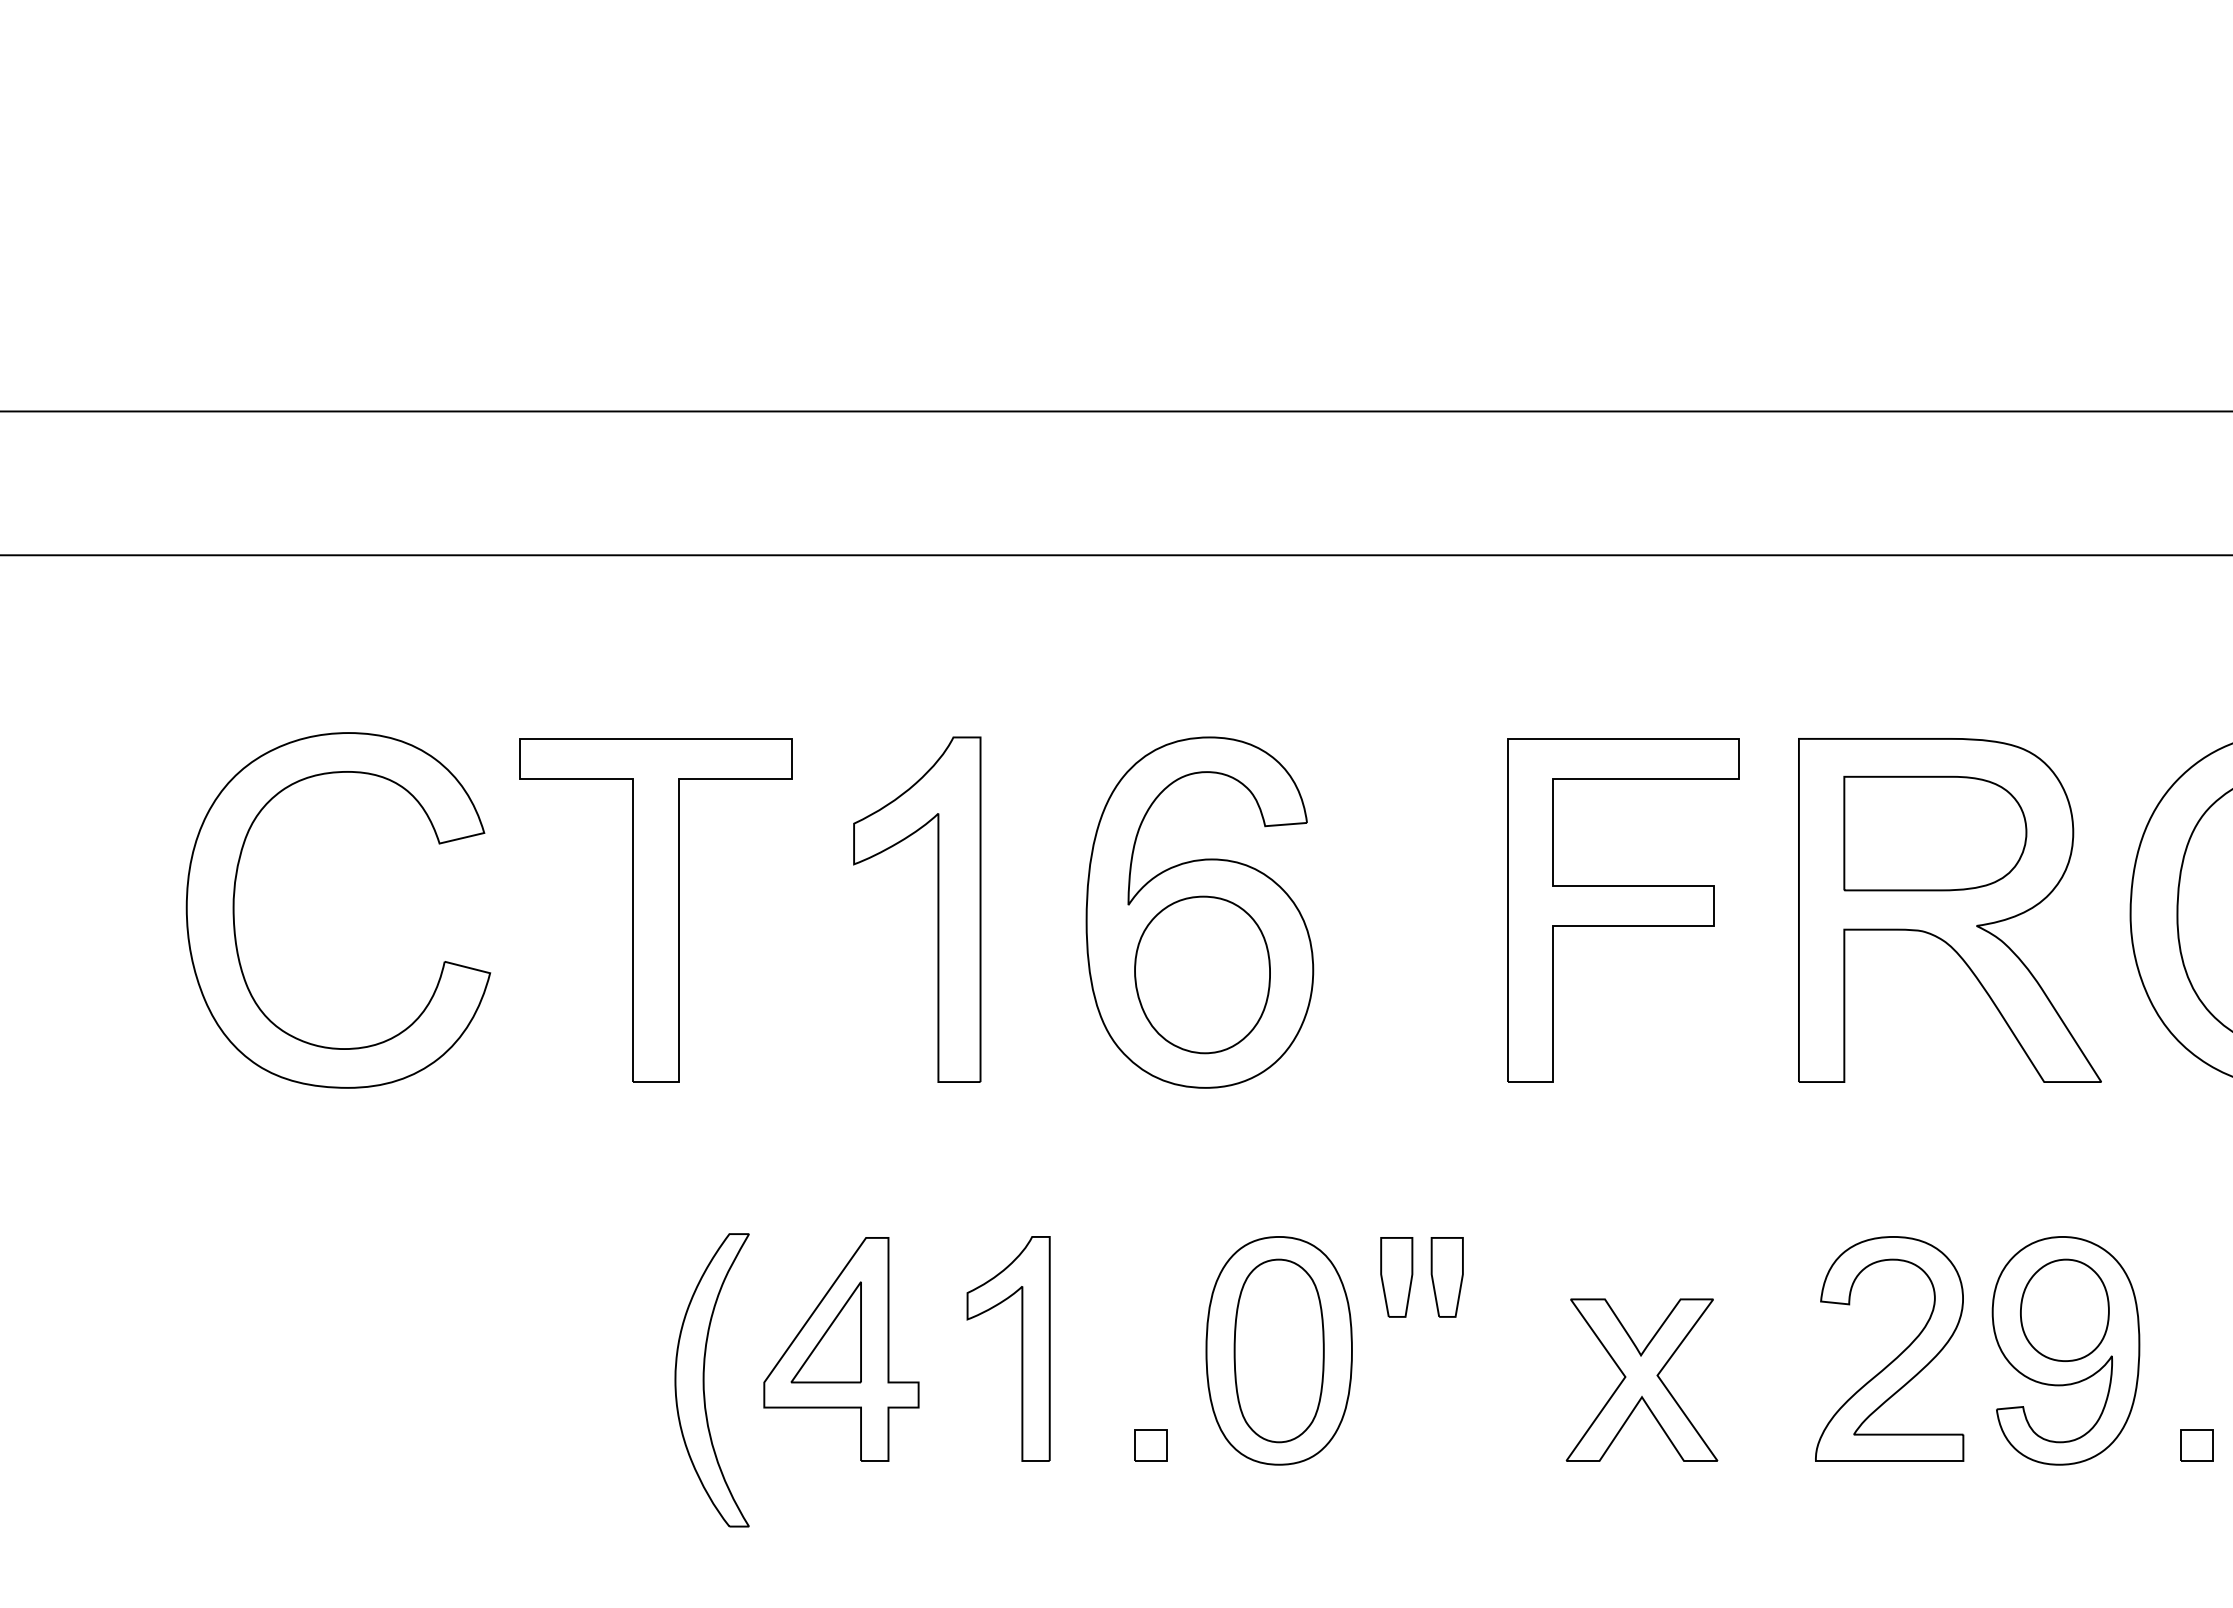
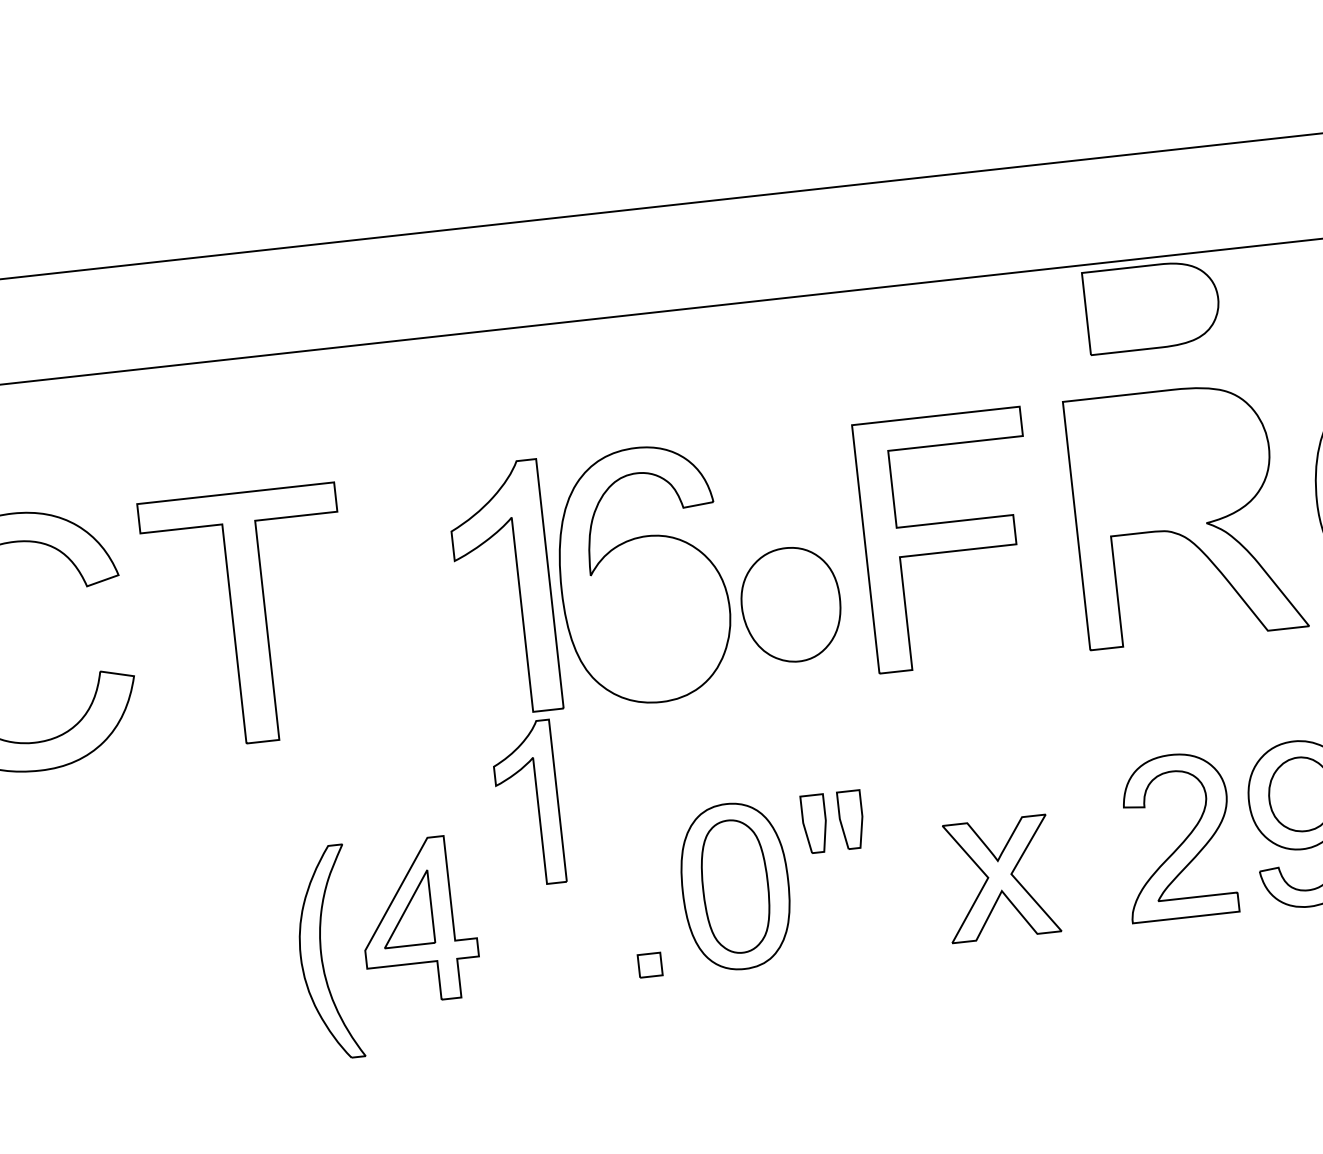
part: (1935, 833) -> (1152, 306), moved
part: (937, 909) -> (518, 587), moved
part: (1202, 974) -> (791, 604), moved
part: (1021, 1348) -> (537, 802), moved

